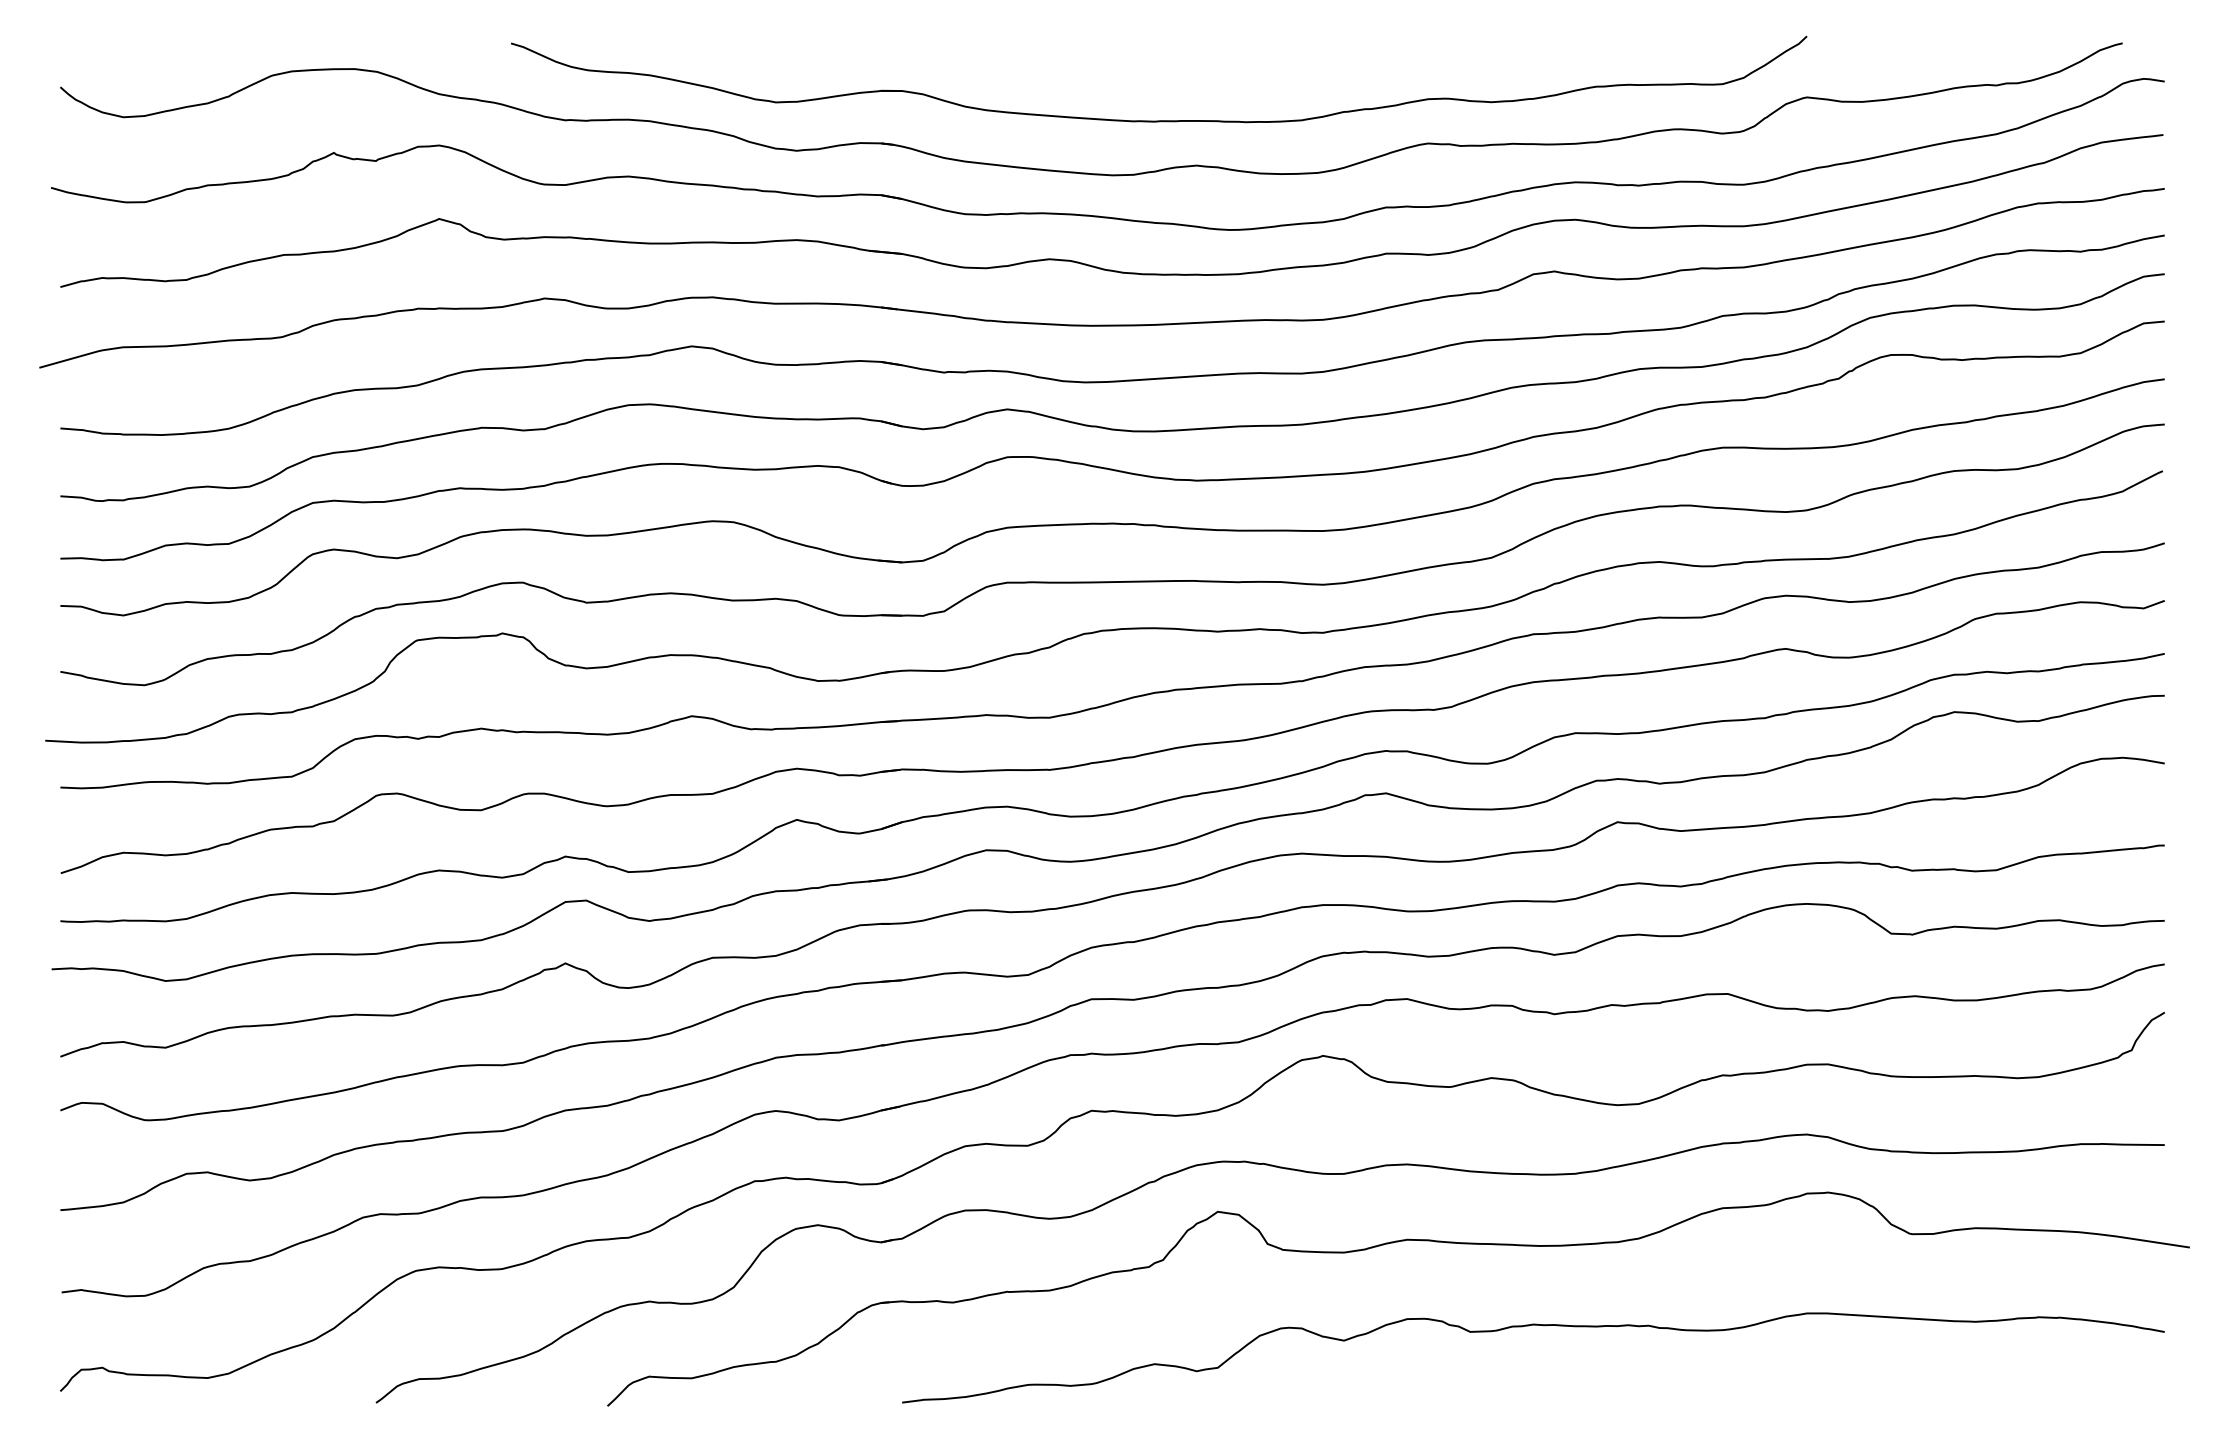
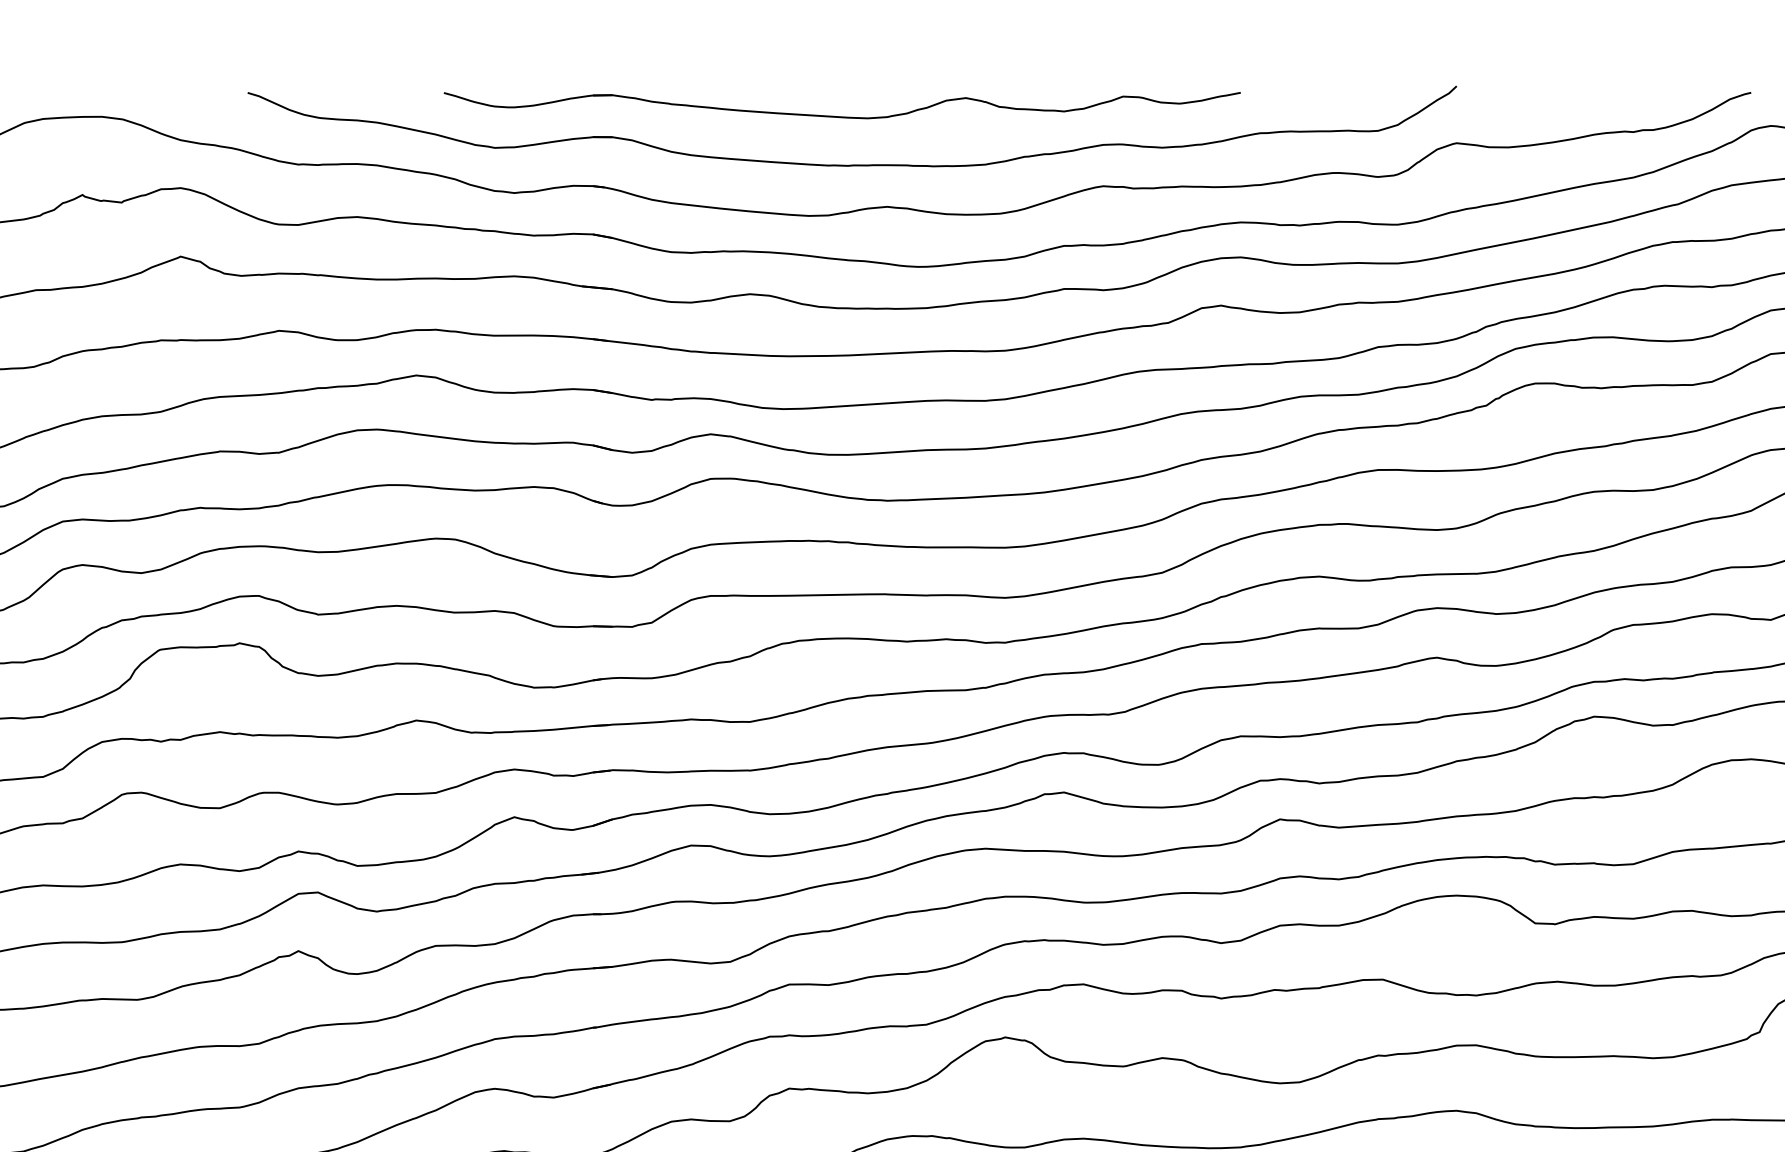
part: (1148, 68) -> (842, 116), added

